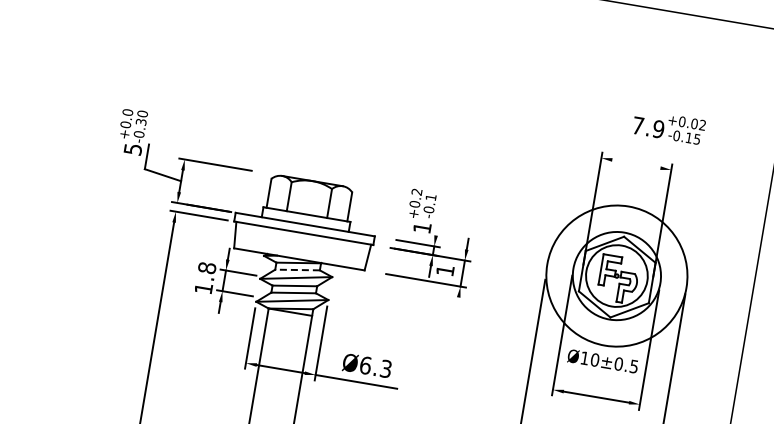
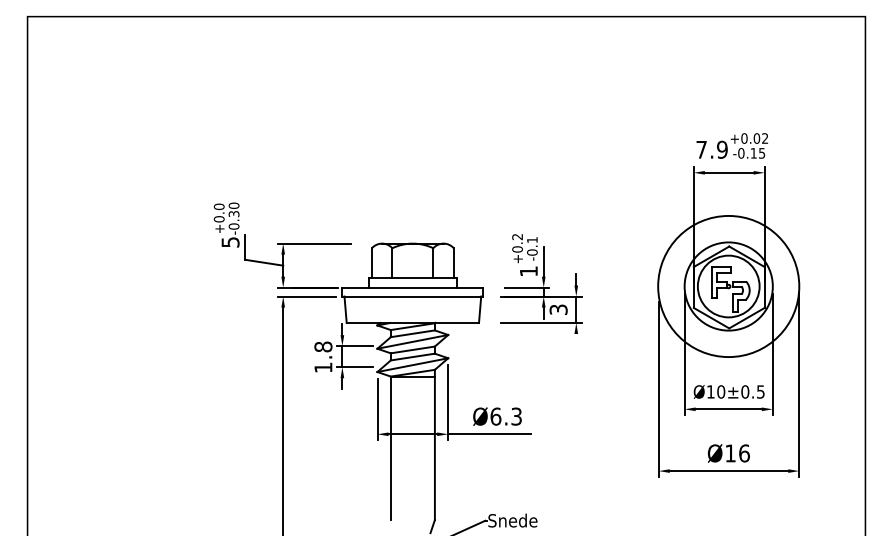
text: (668, 126) -> (731, 145), moved
line: (635, 163) -> (728, 172), added
line: (438, 220) -> (543, 261), added
line: (297, 269) -> (412, 333), dashed -> solid
text: (445, 270) -> (558, 309), 1 -> 3
text: (602, 360) -> (728, 391), moved

